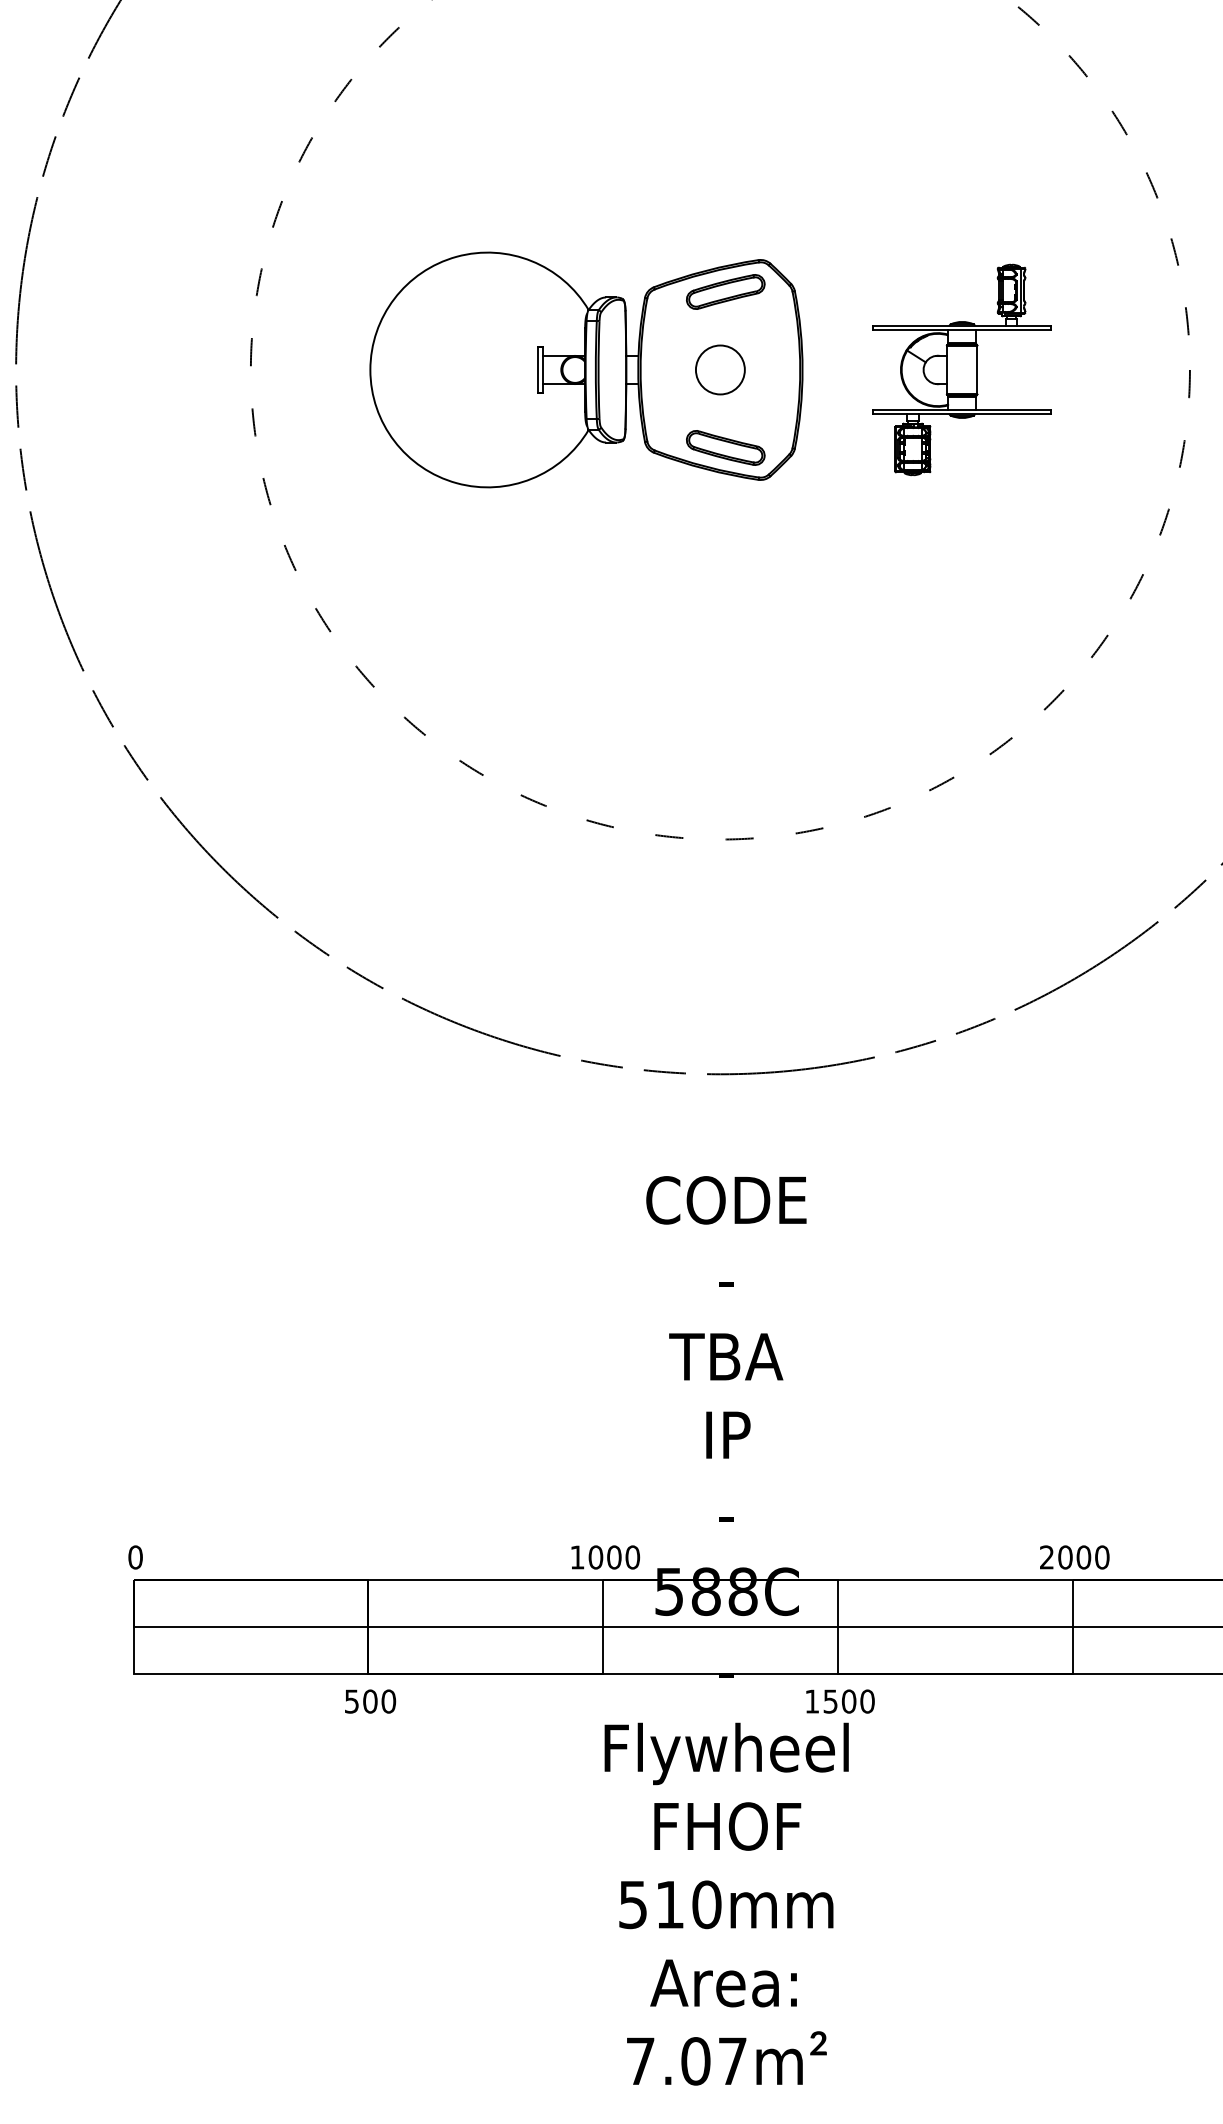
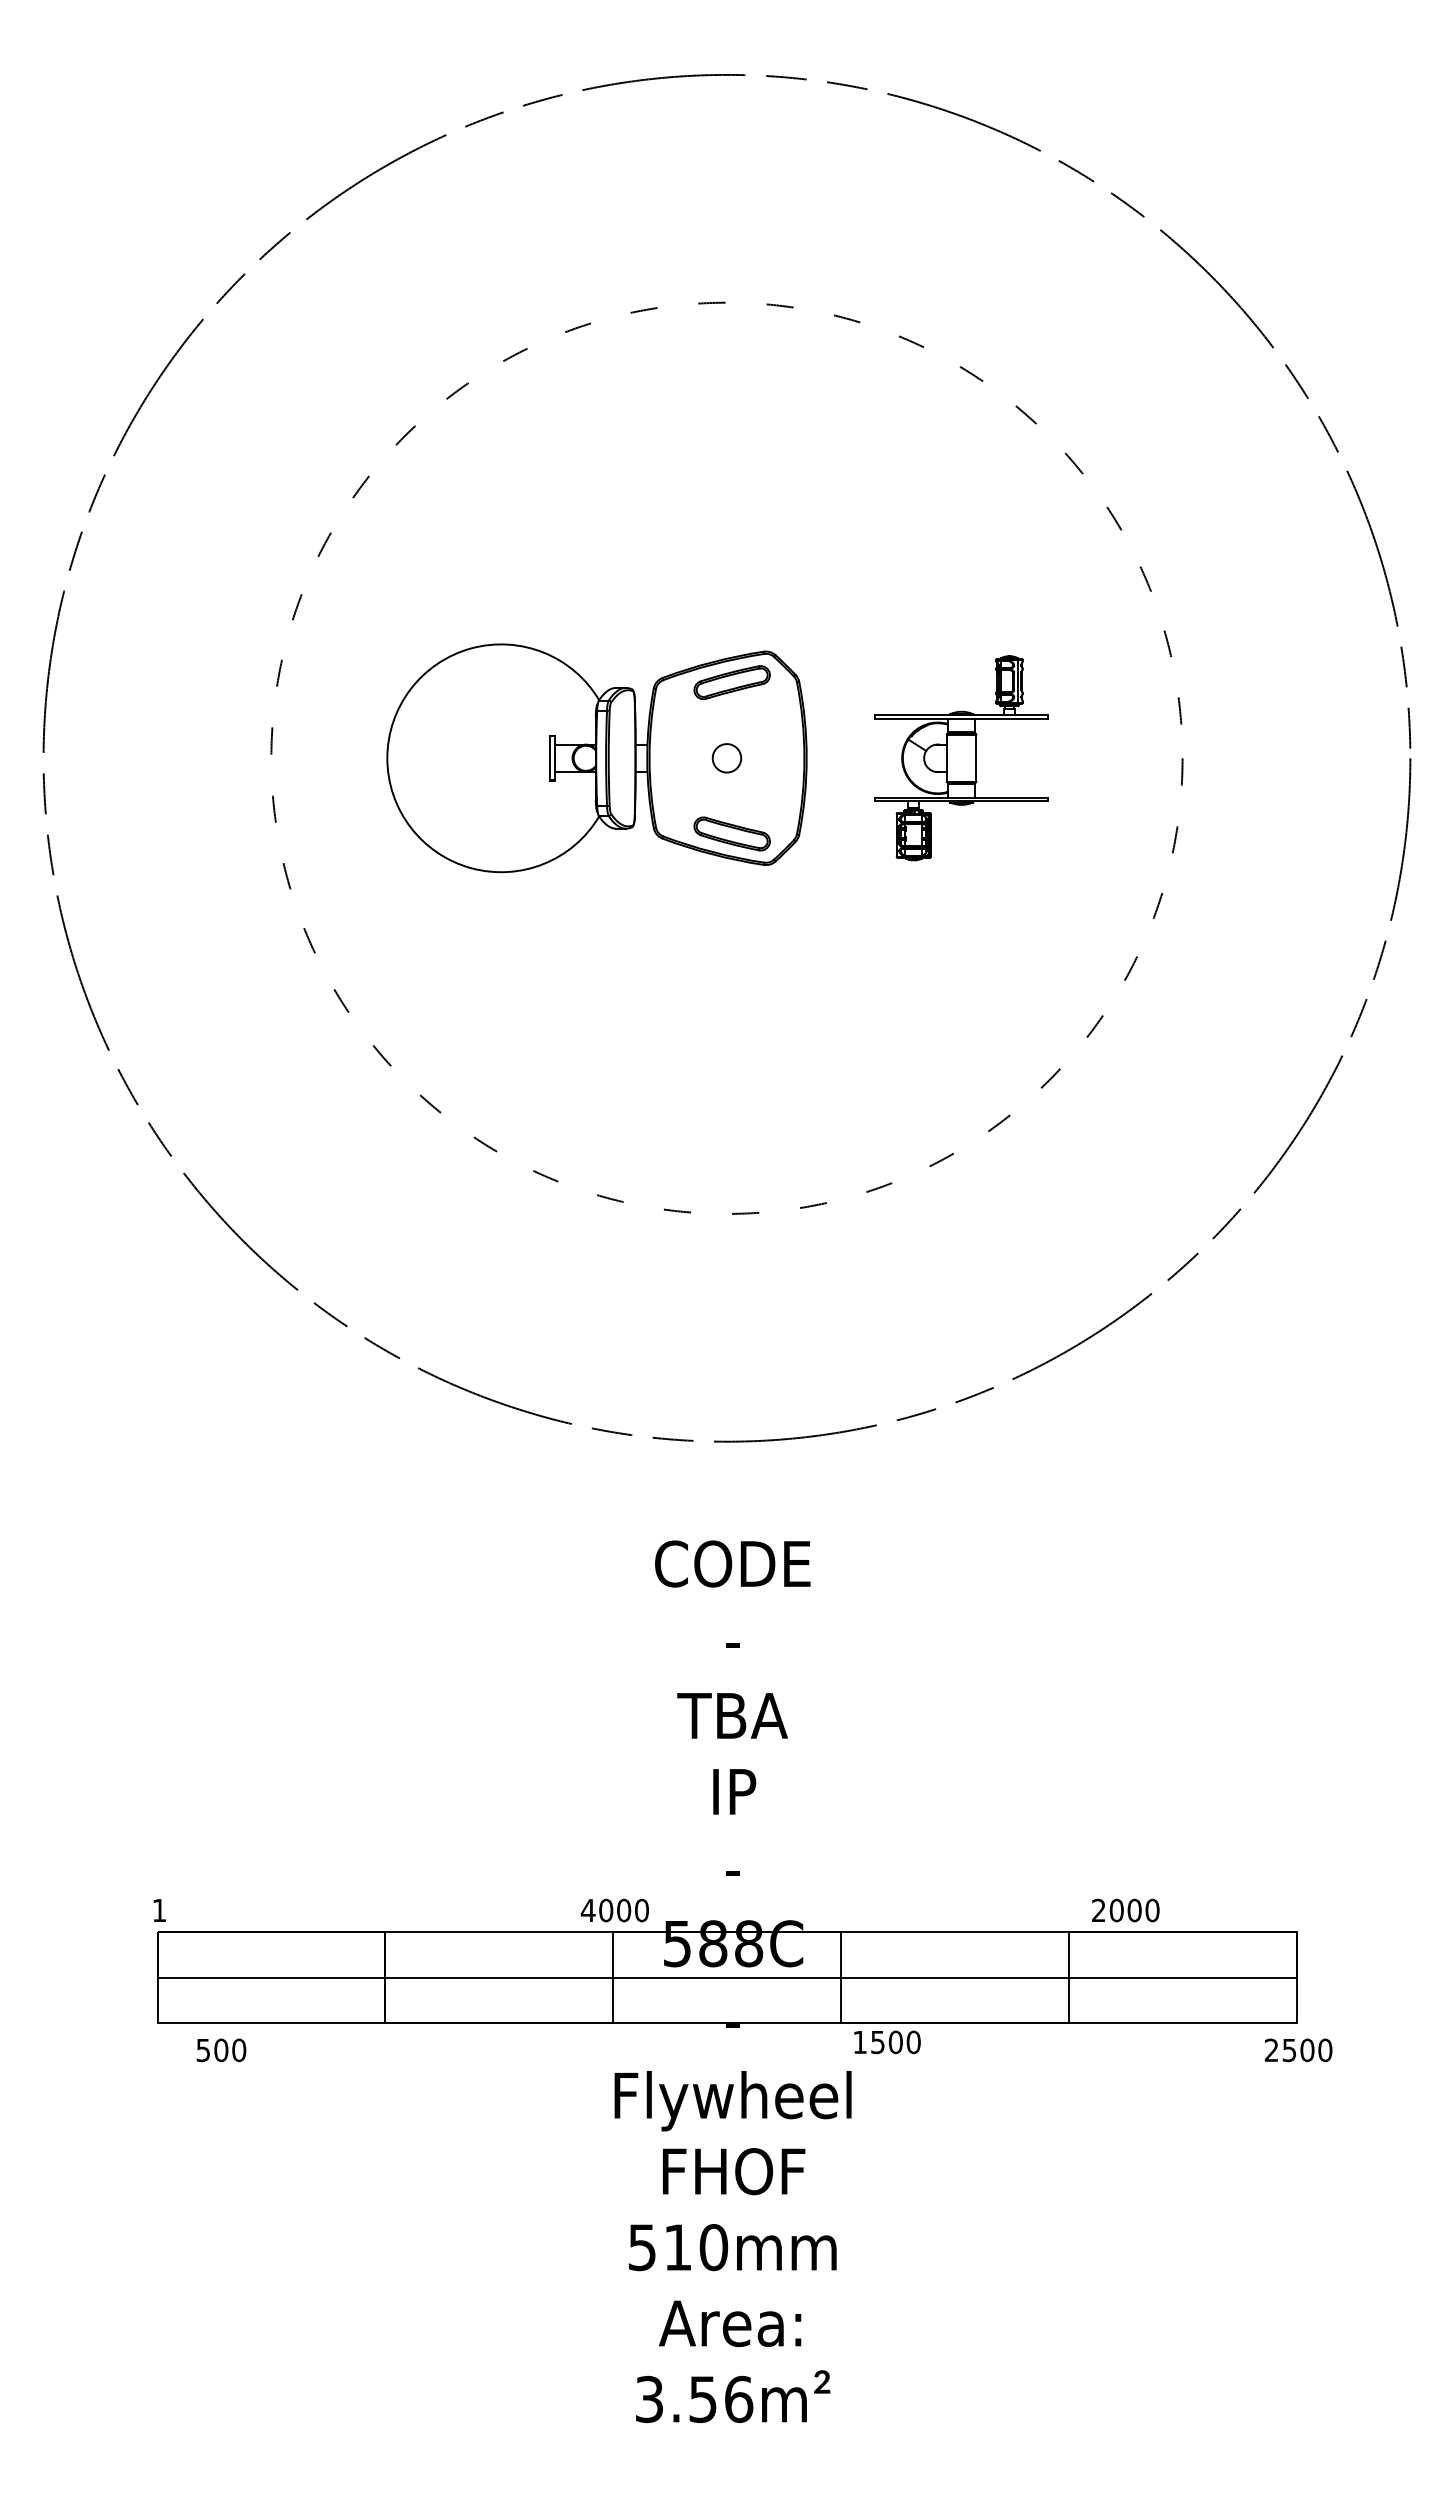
circle: (719, 370) -> (726, 758), size x0.6
text: (135, 1557) -> (159, 1910), 0 -> 1
text: (576, 1557) -> (587, 1910), 1000 -> 4000
text: (1074, 1557) -> (1125, 1910), moved
text: (370, 1701) -> (221, 2050), moved
text: (840, 1701) -> (887, 2042), moved
text: (686, 2061) -> (694, 2399), 7.07m -> 3.56m

